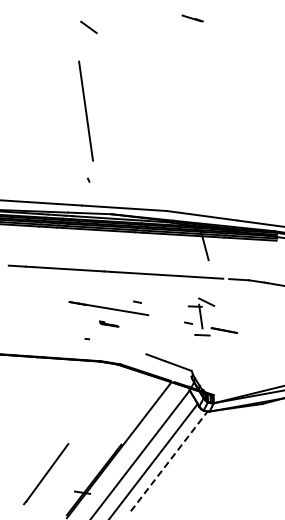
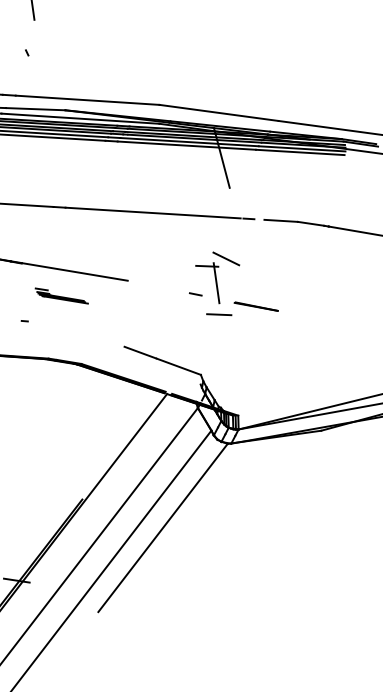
line: (137, 301) -> (109, 257), removed
part: (108, 323) -> (60, 294), size x1.67
line: (169, 461) -> (163, 527), dashed -> solid

